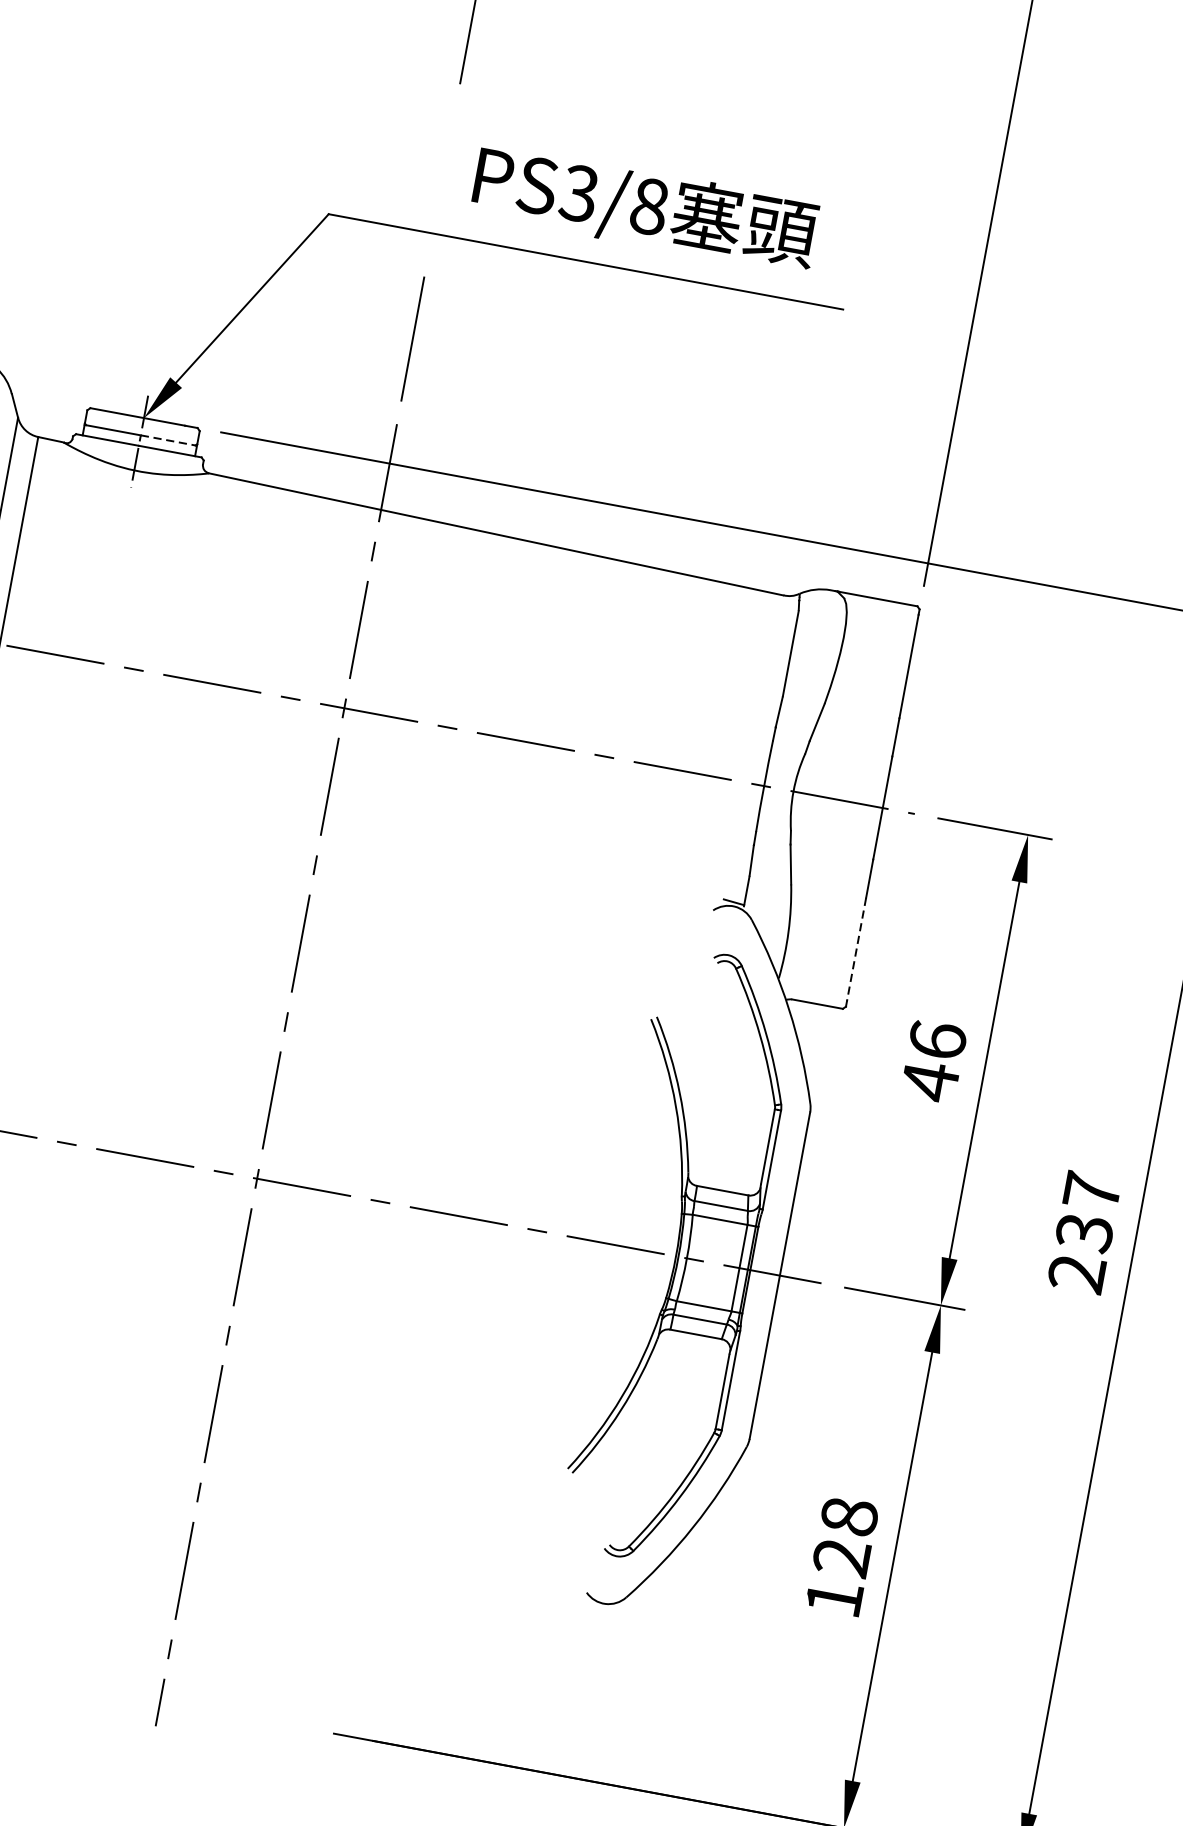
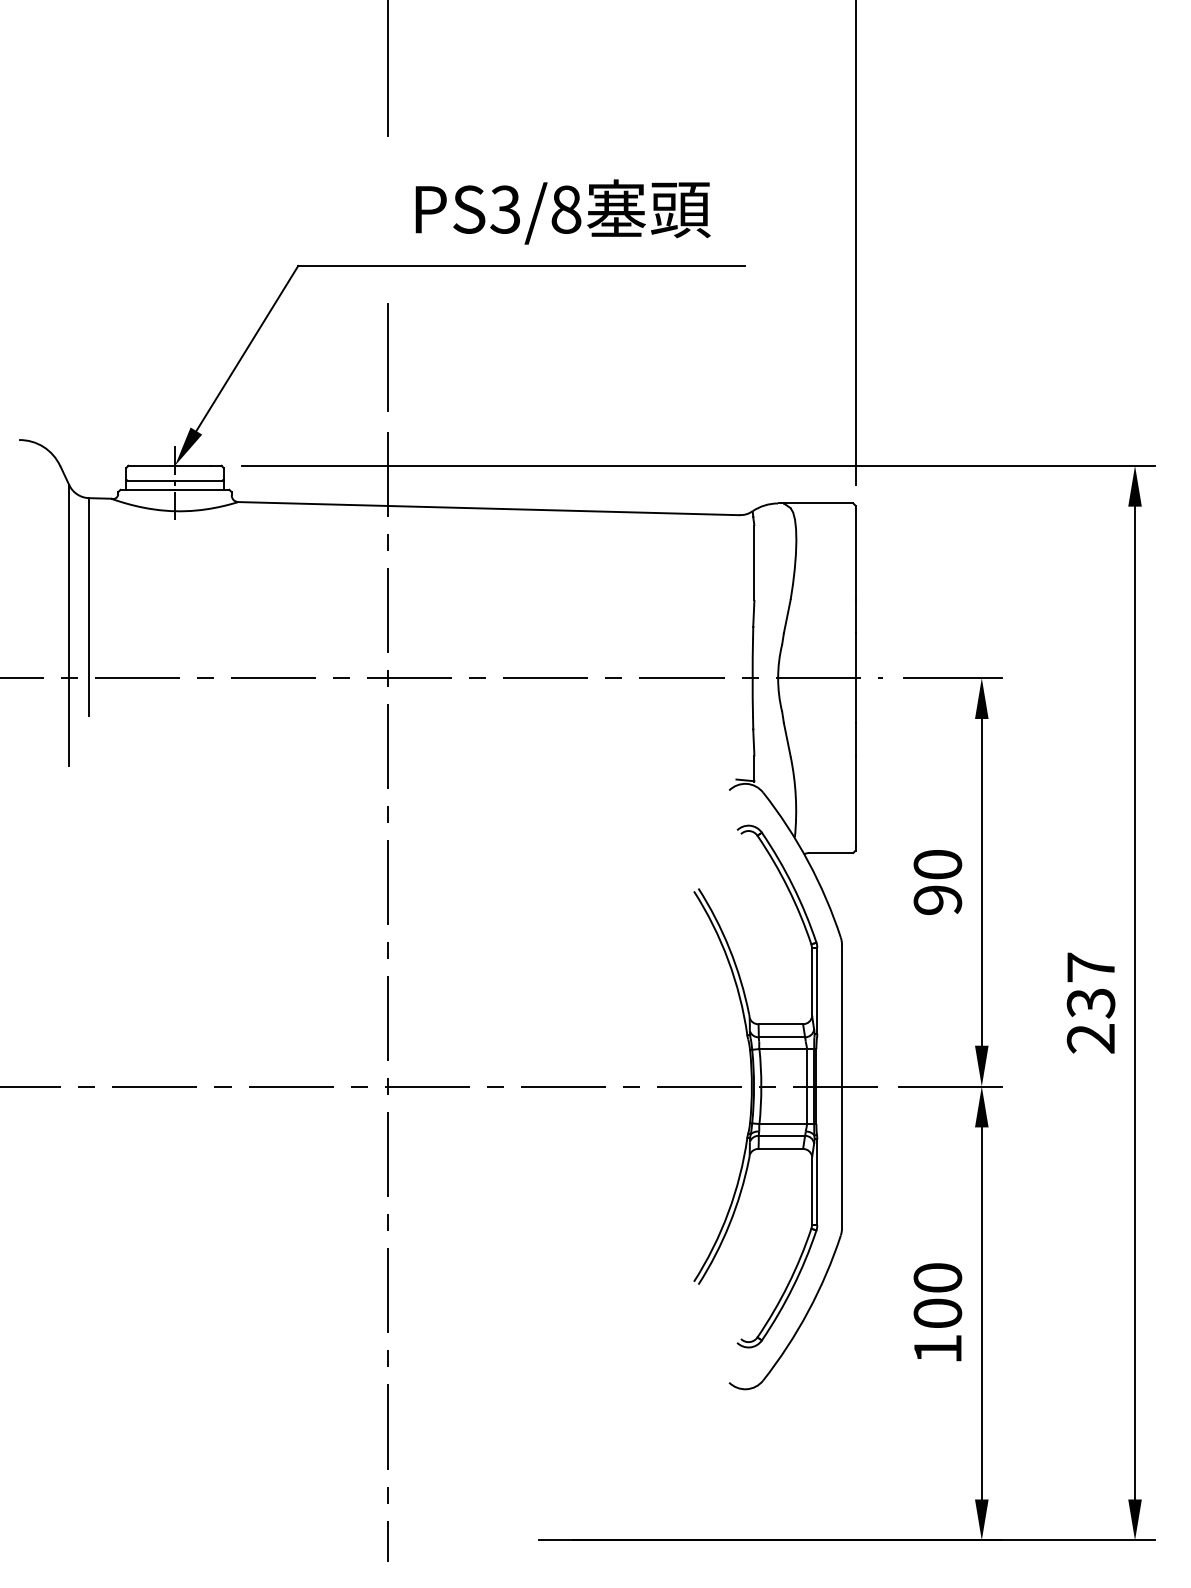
line: (169, 440) -> (199, 480), dashed -> solid
line: (856, 950) -> (855, 801), dashed -> solid
text: (933, 1060) -> (937, 882), 46 -> 90
text: (845, 1536) -> (937, 1295), 128 -> 100

